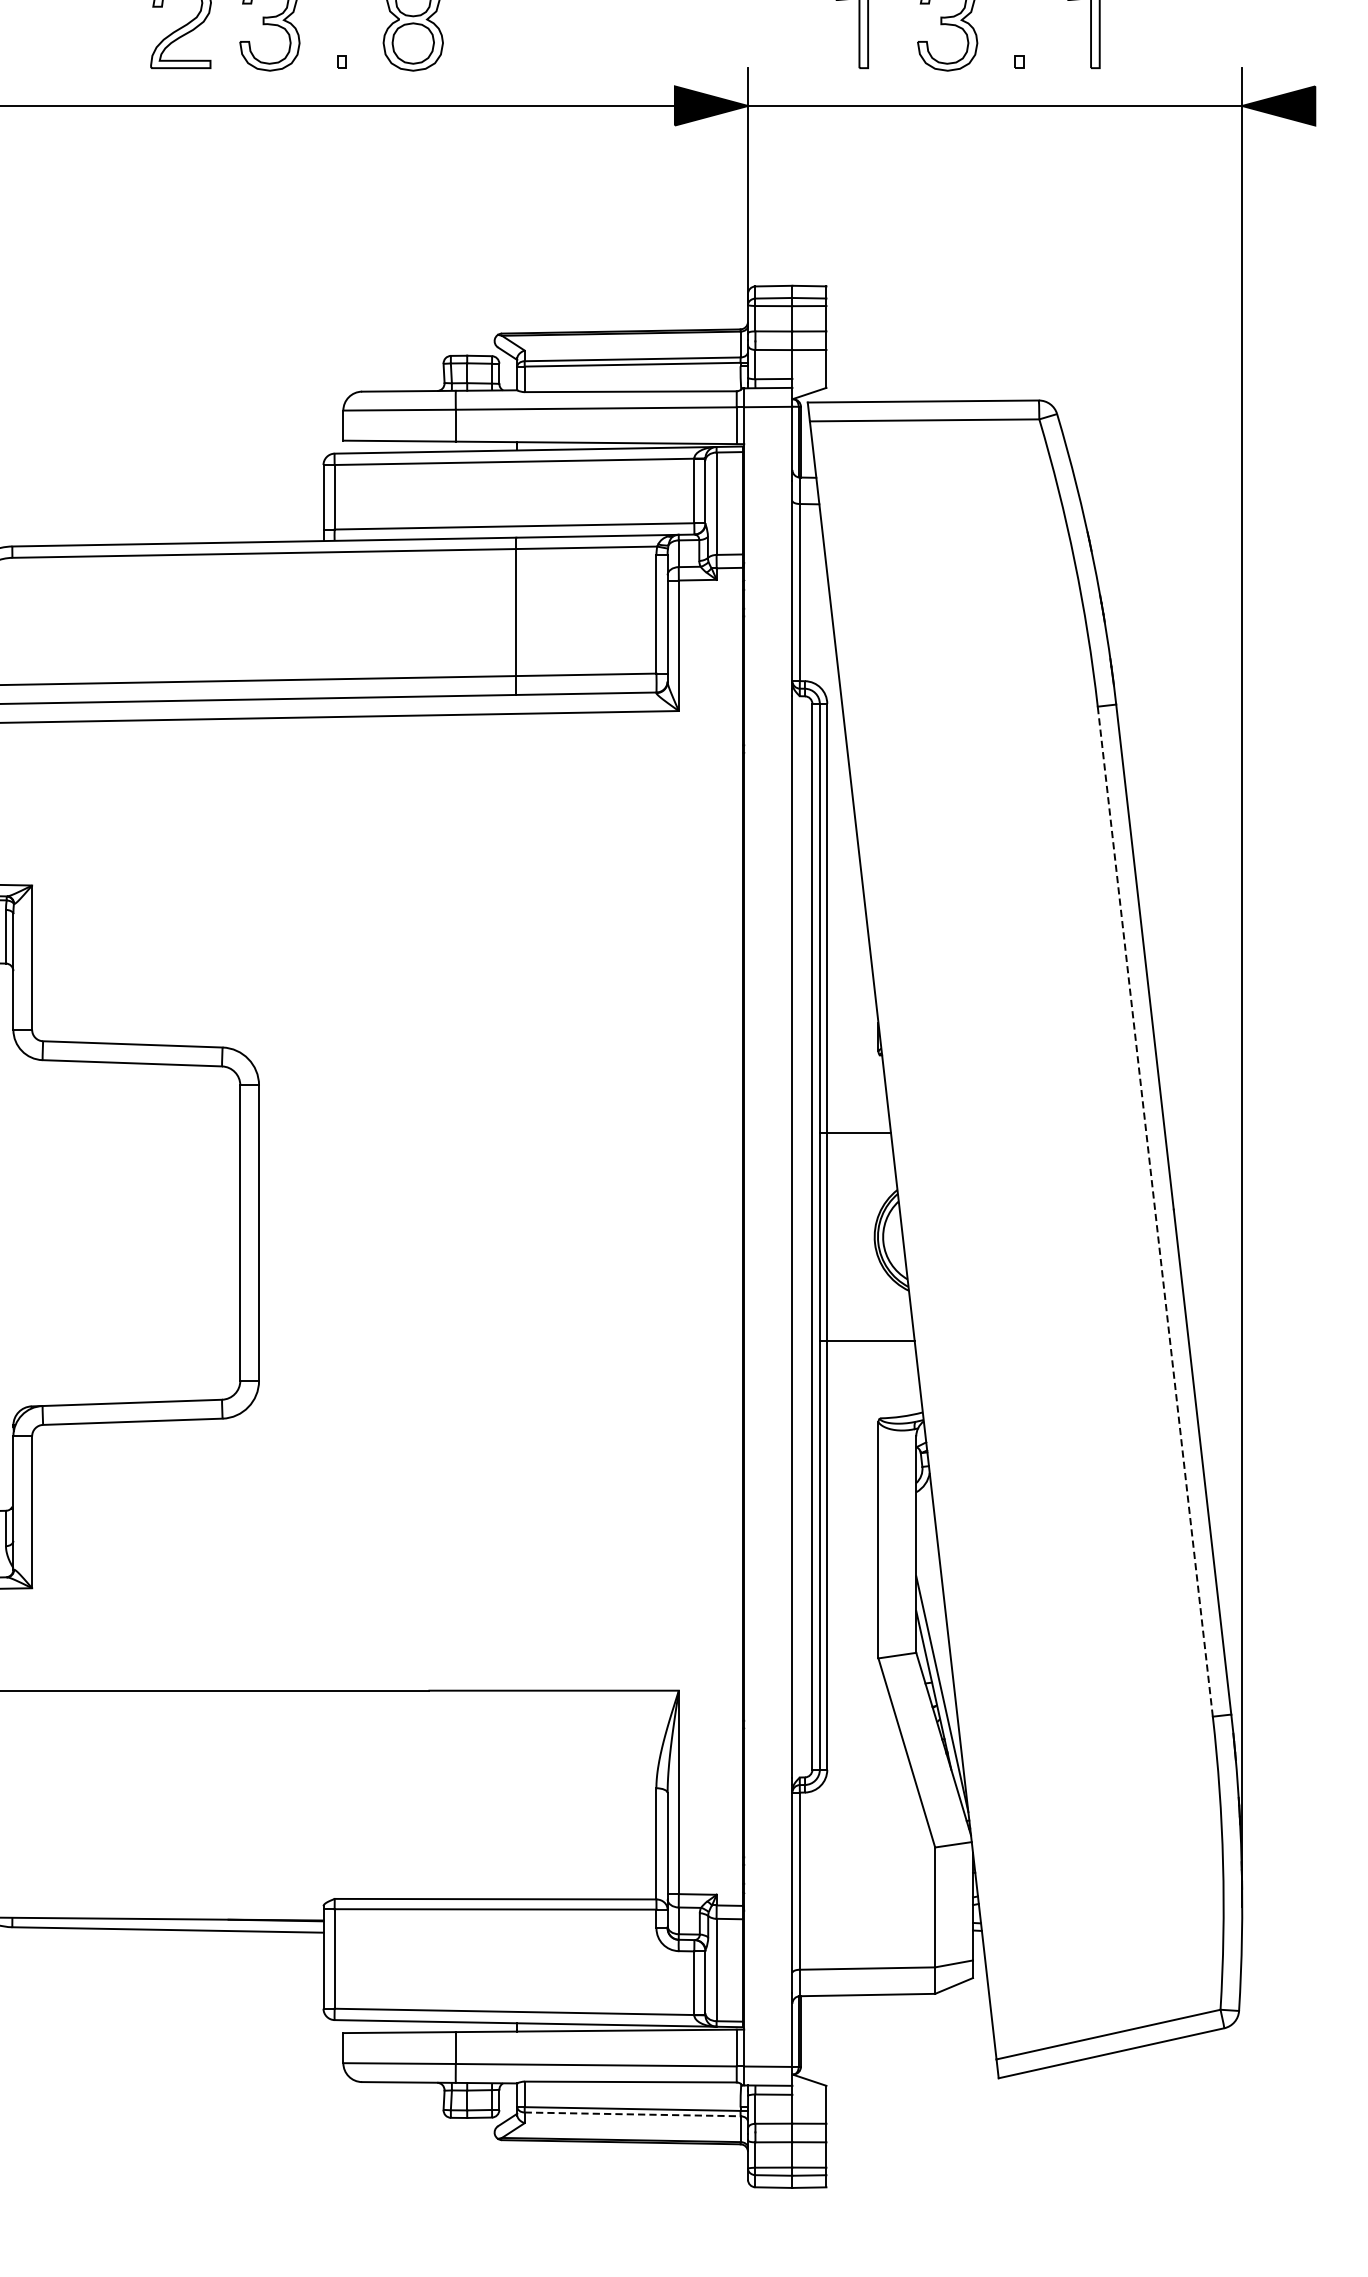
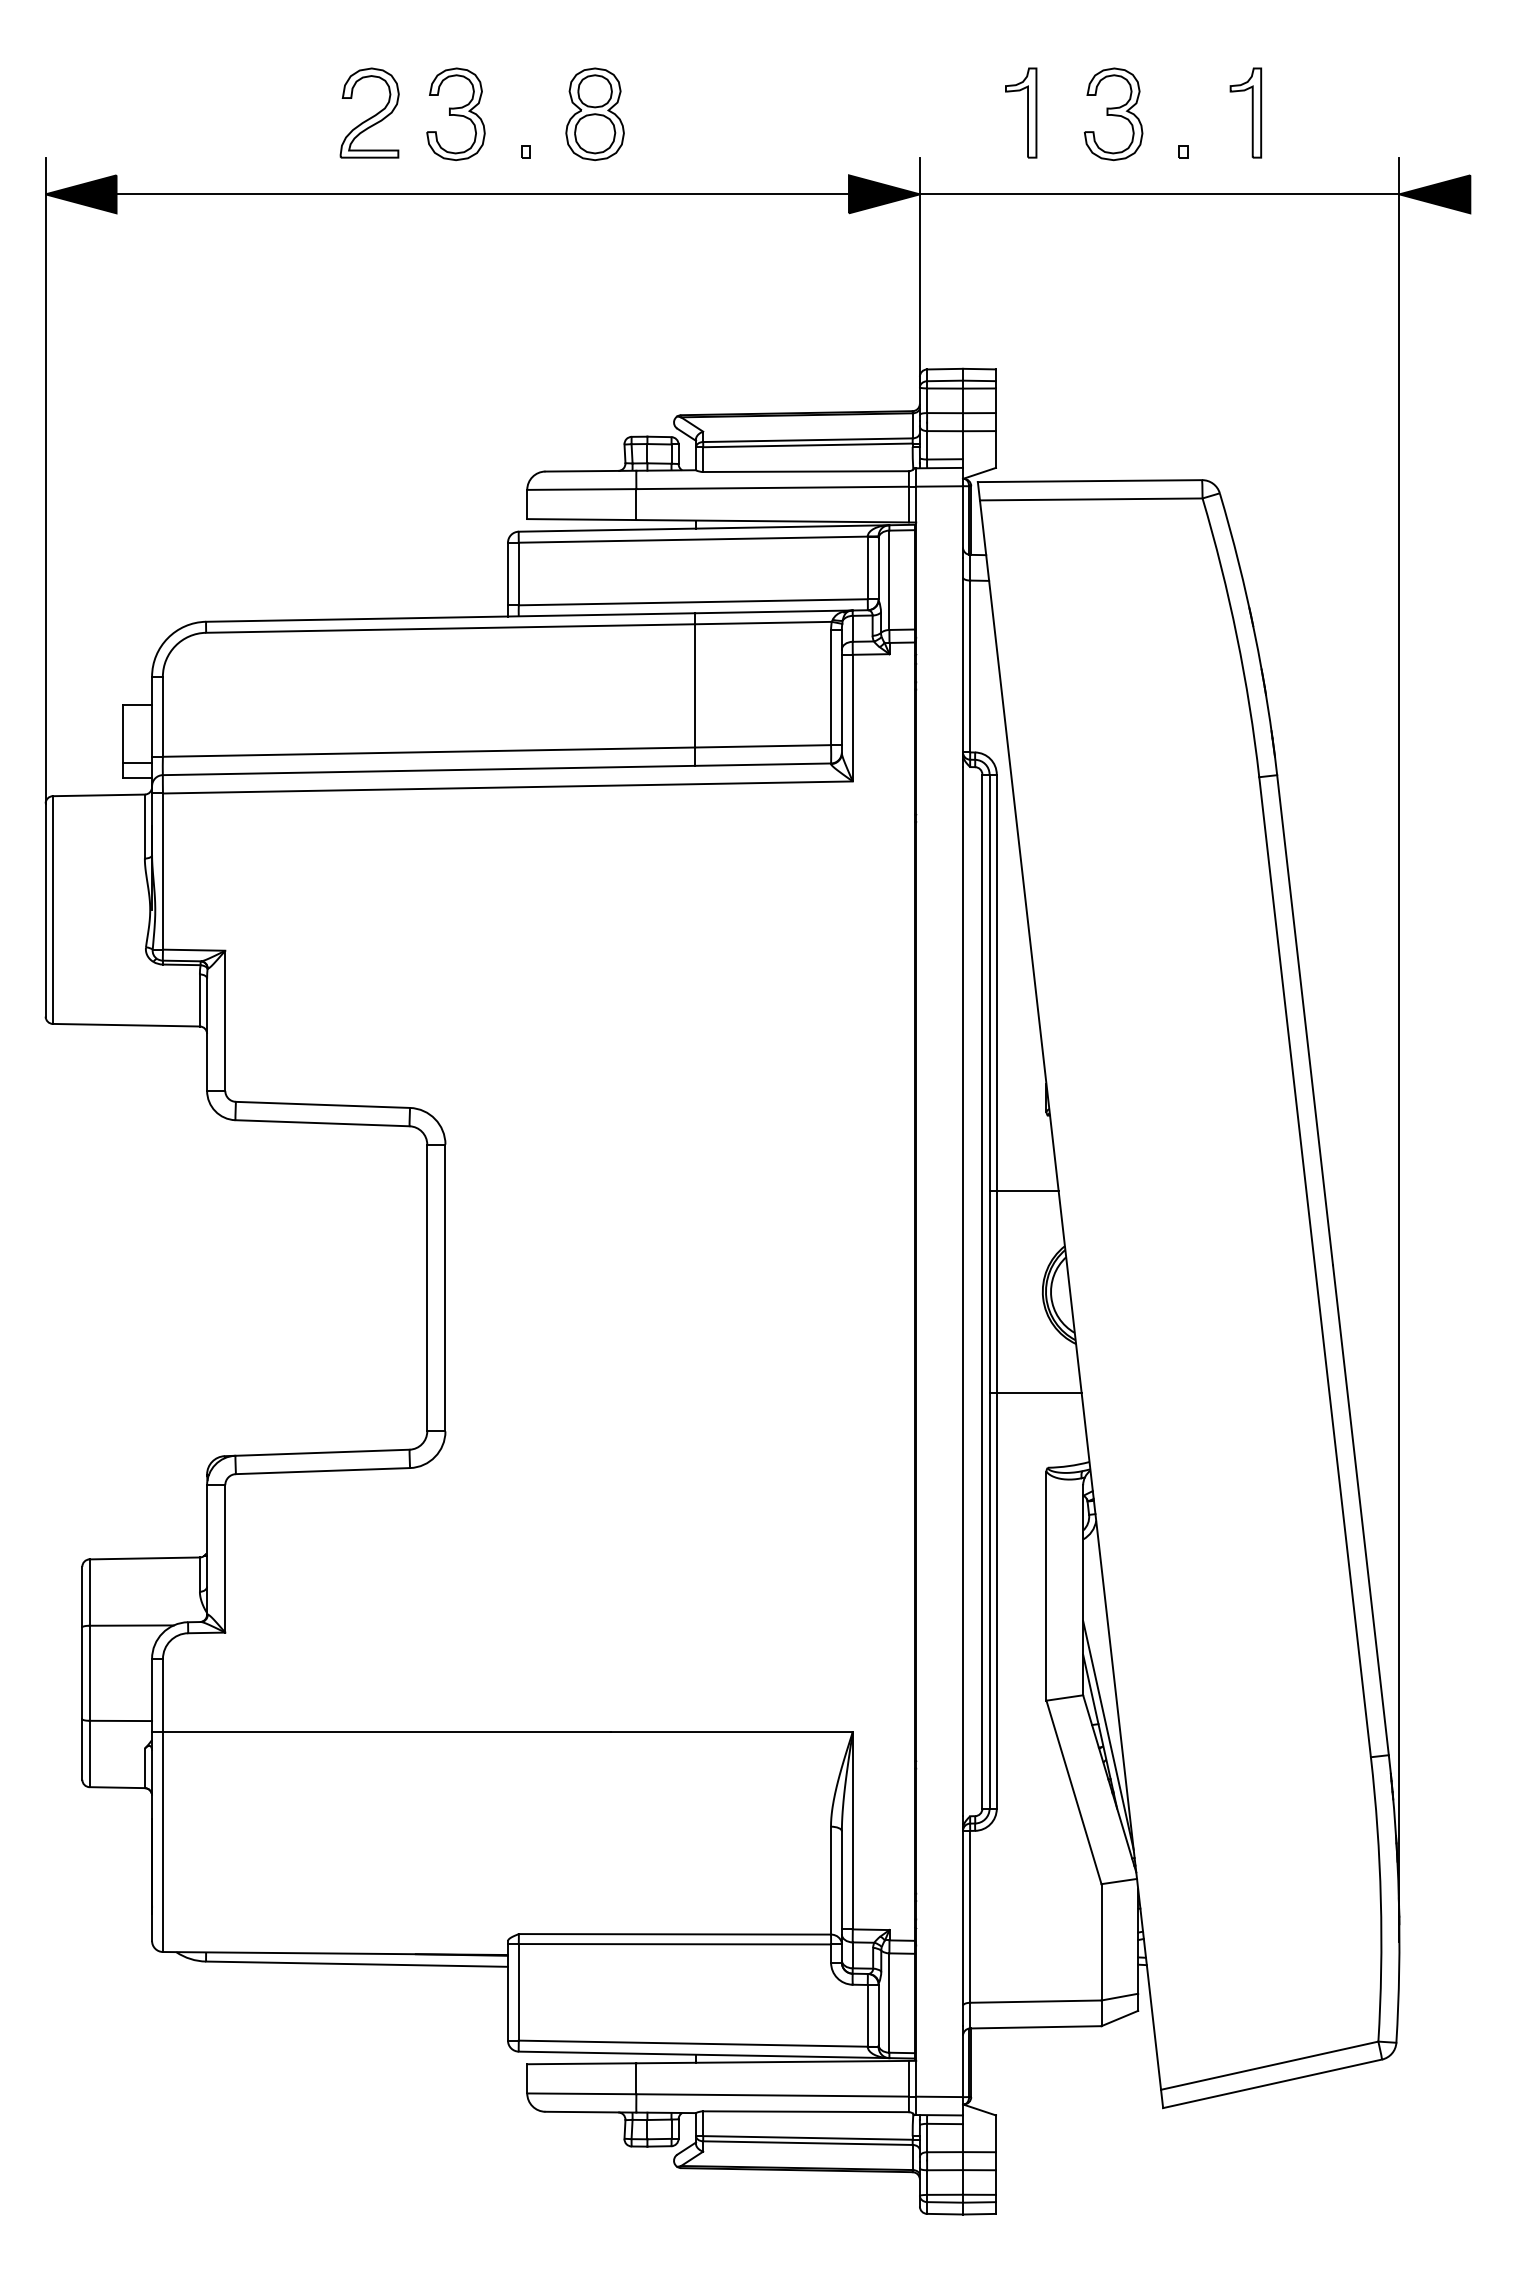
line: (1155, 1210) -> (1315, 1266), dashed -> solid
line: (632, 2114) -> (807, 2143), dashed -> solid

